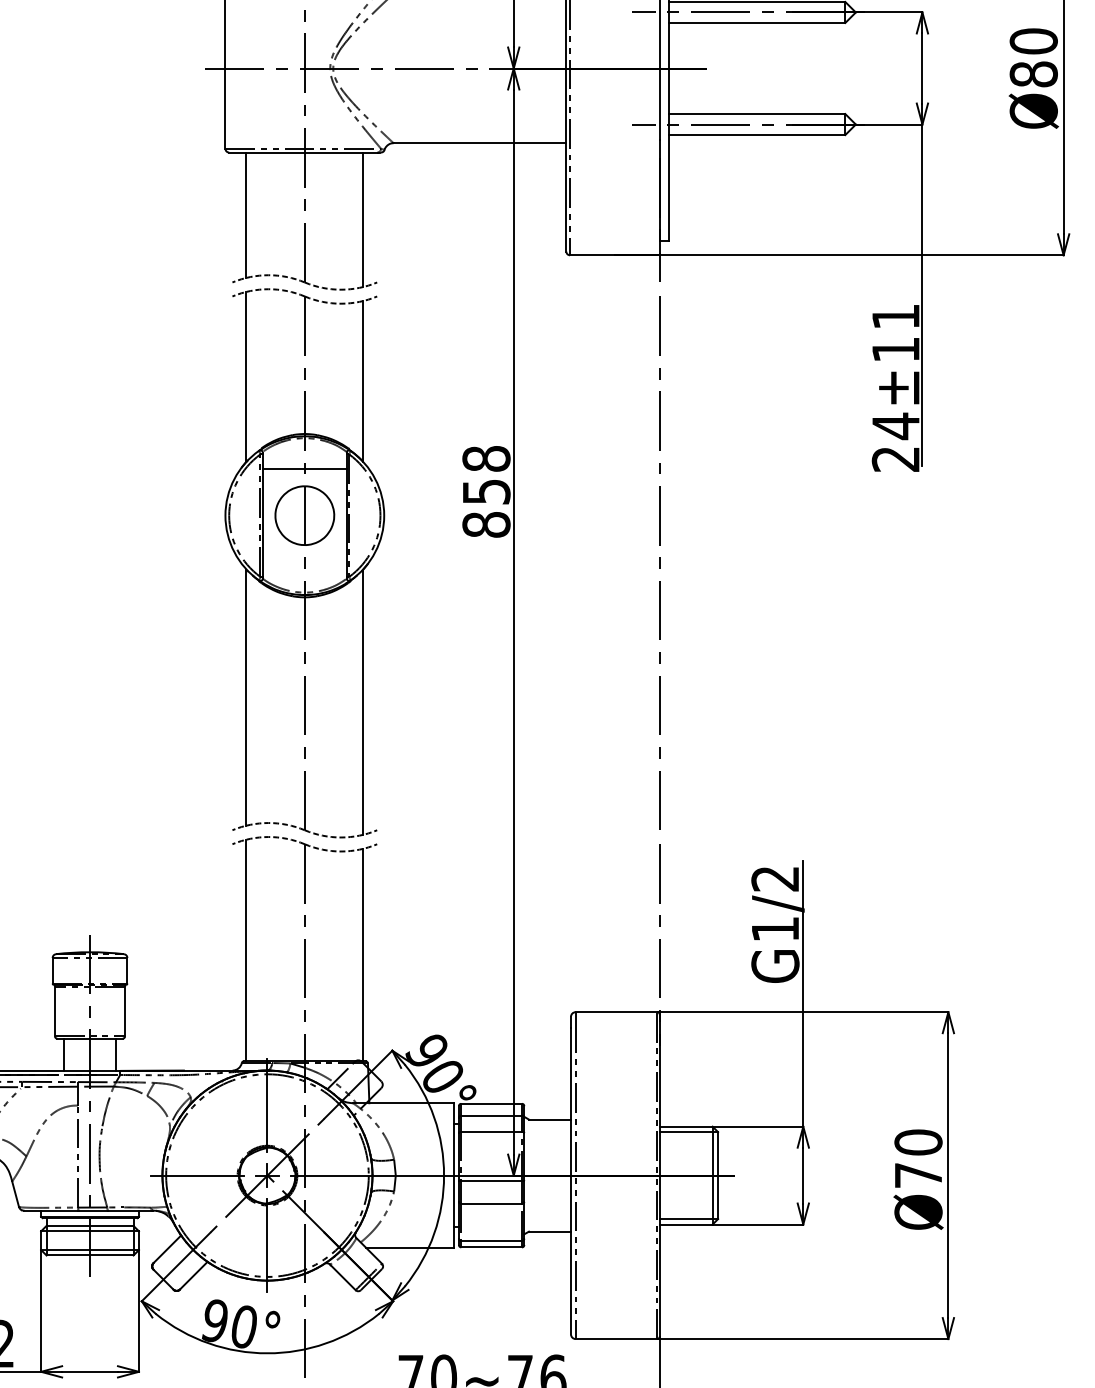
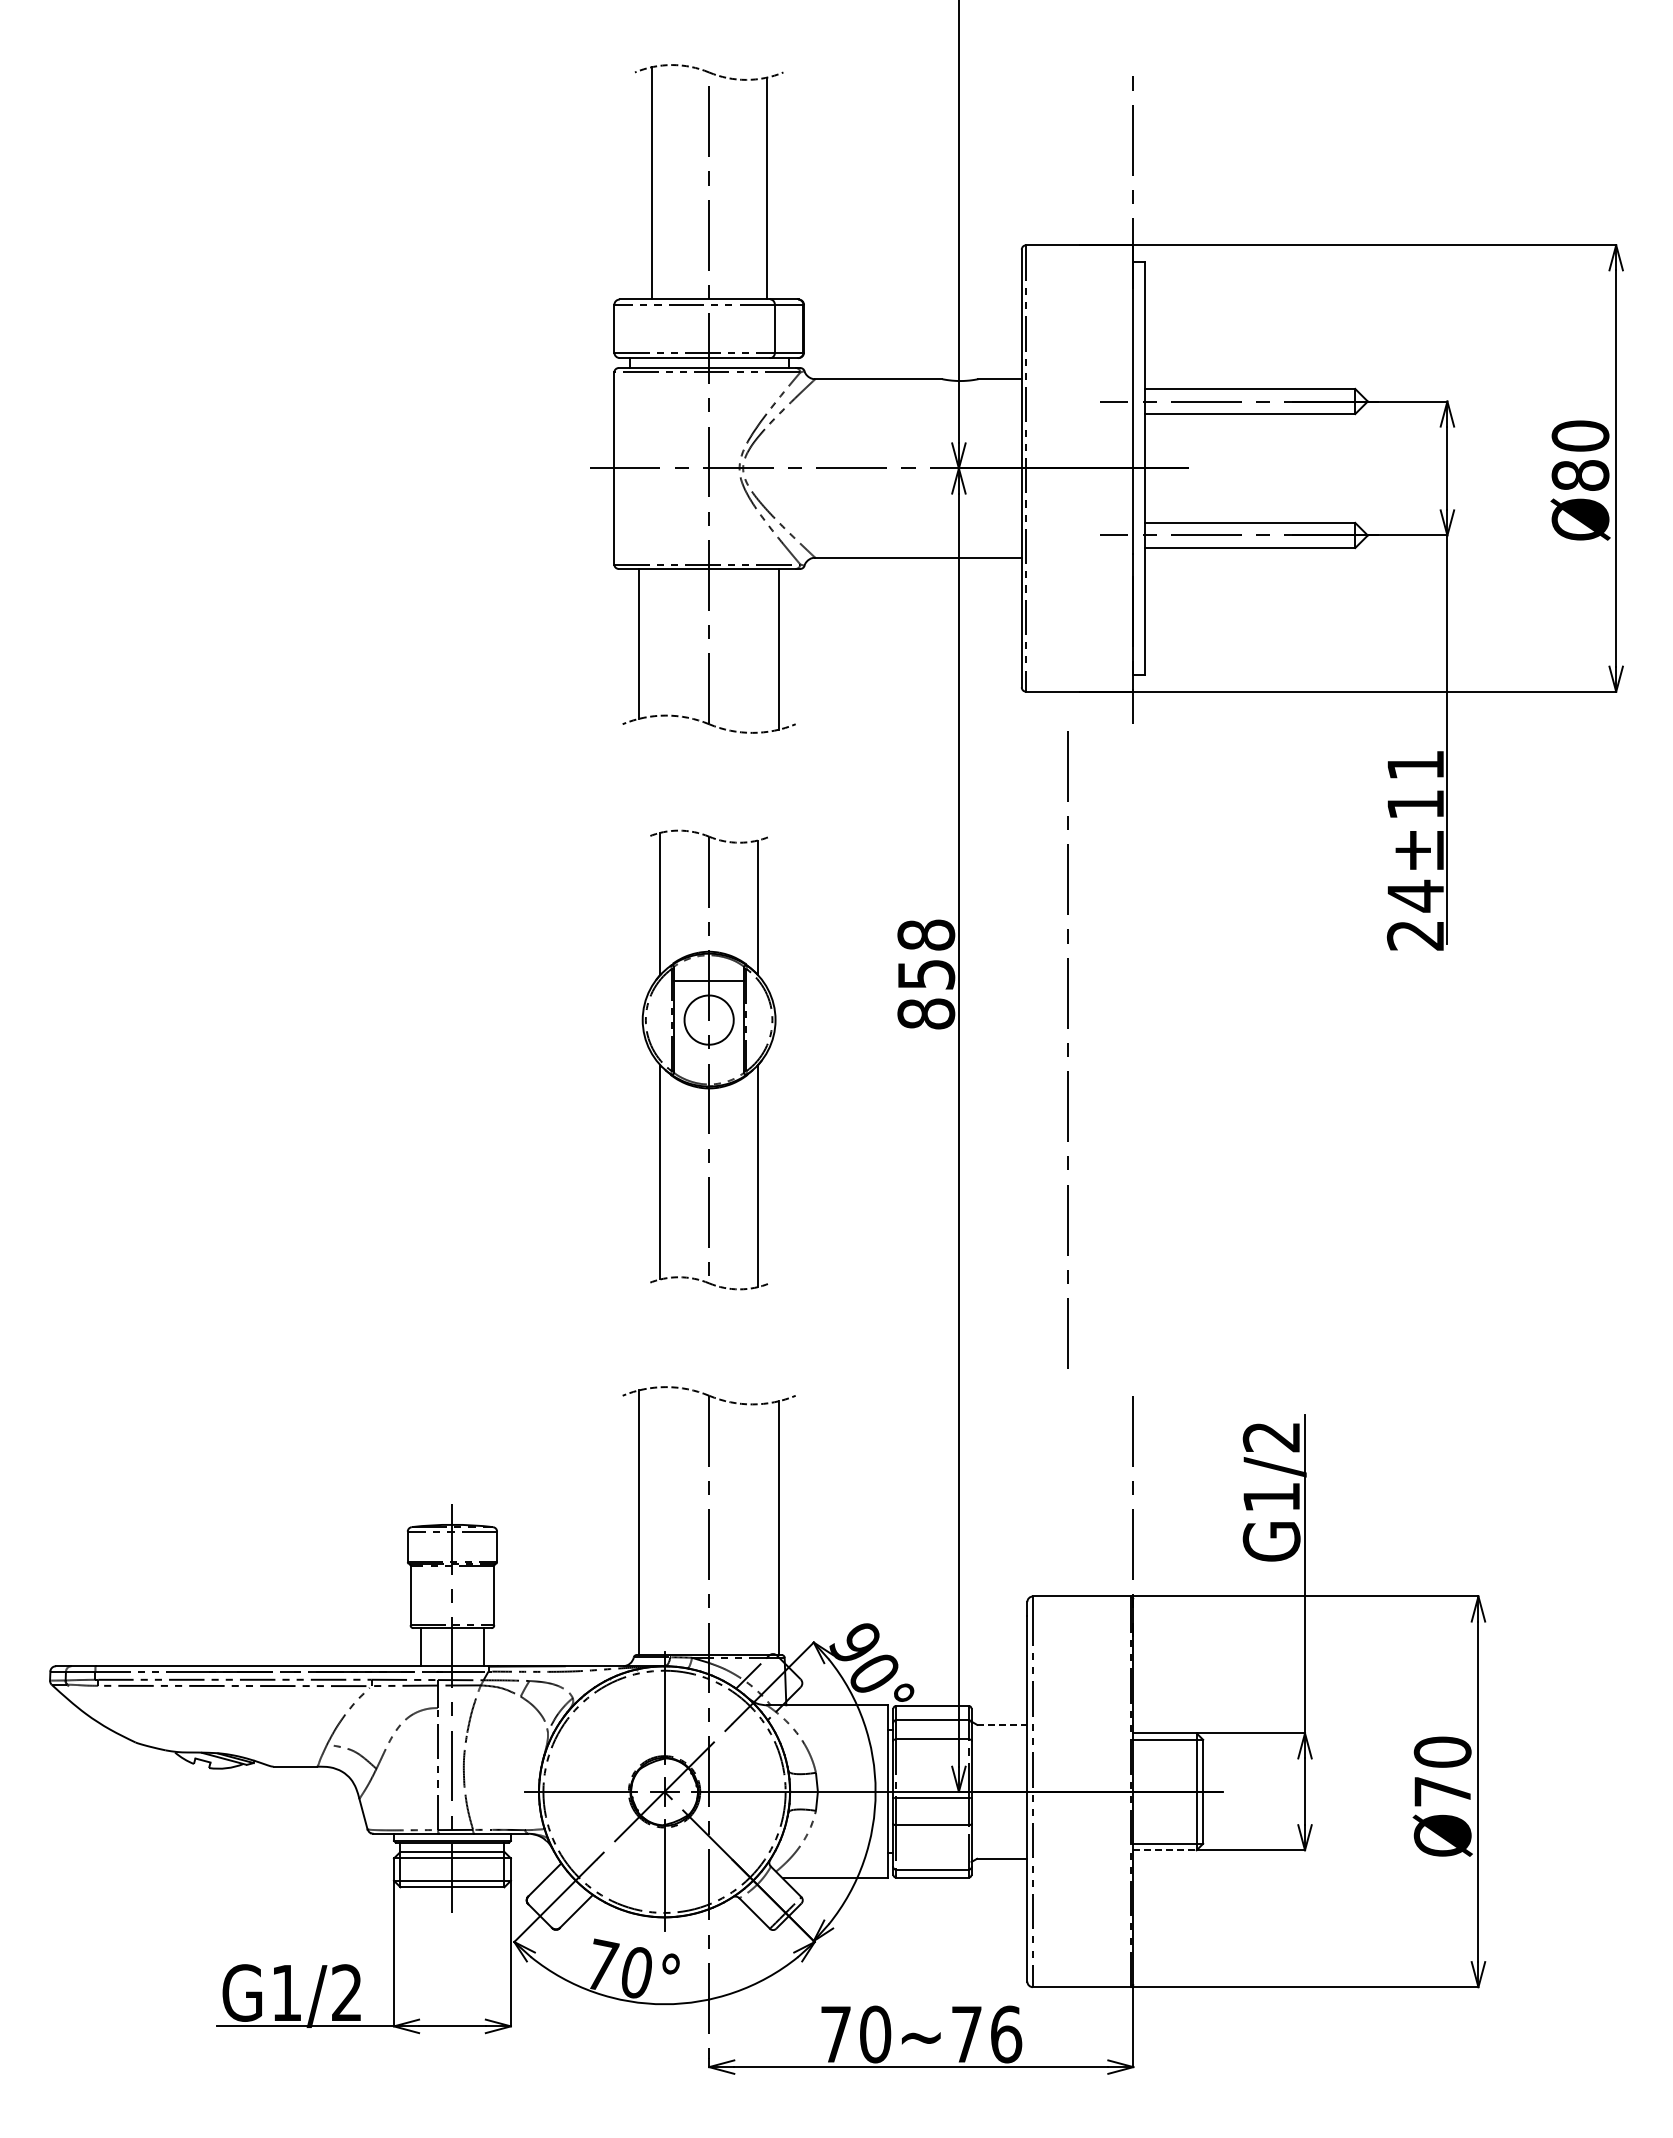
part: (304, 562) -> (708, 1059), size x0.7
line: (658, 562) -> (1067, 1049), moved
line: (550, 1119) -> (1002, 1724), solid -> dashed
line: (686, 1224) -> (1165, 1850), solid -> dashed
text: (215, 1320) -> (602, 1964), 90° -> 70°

